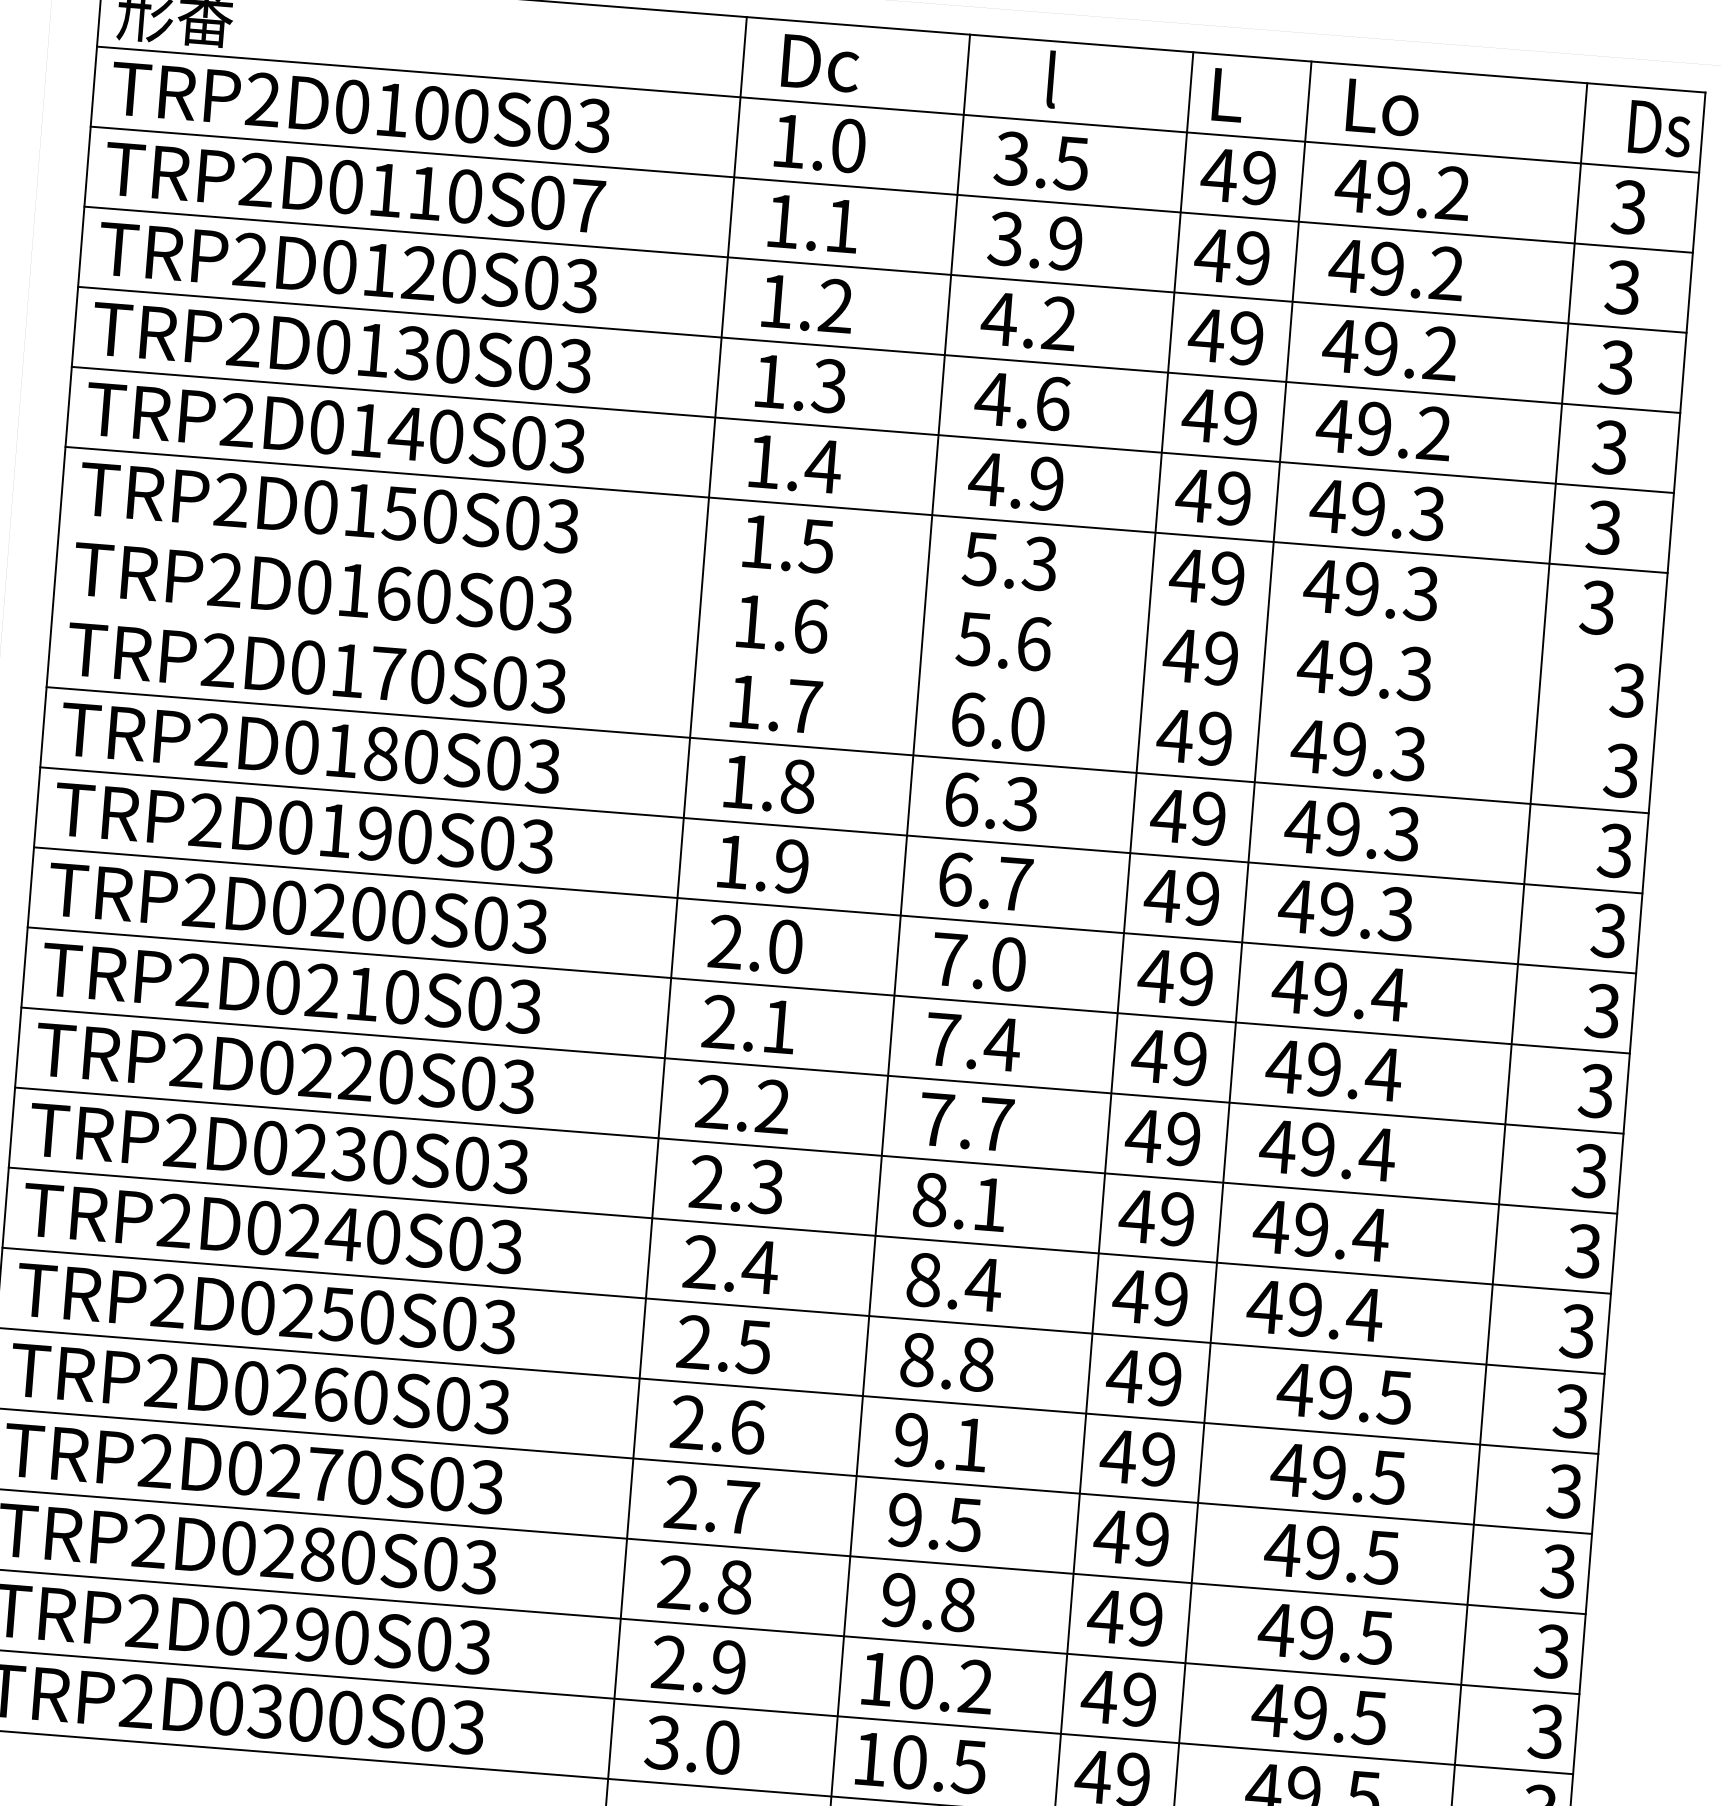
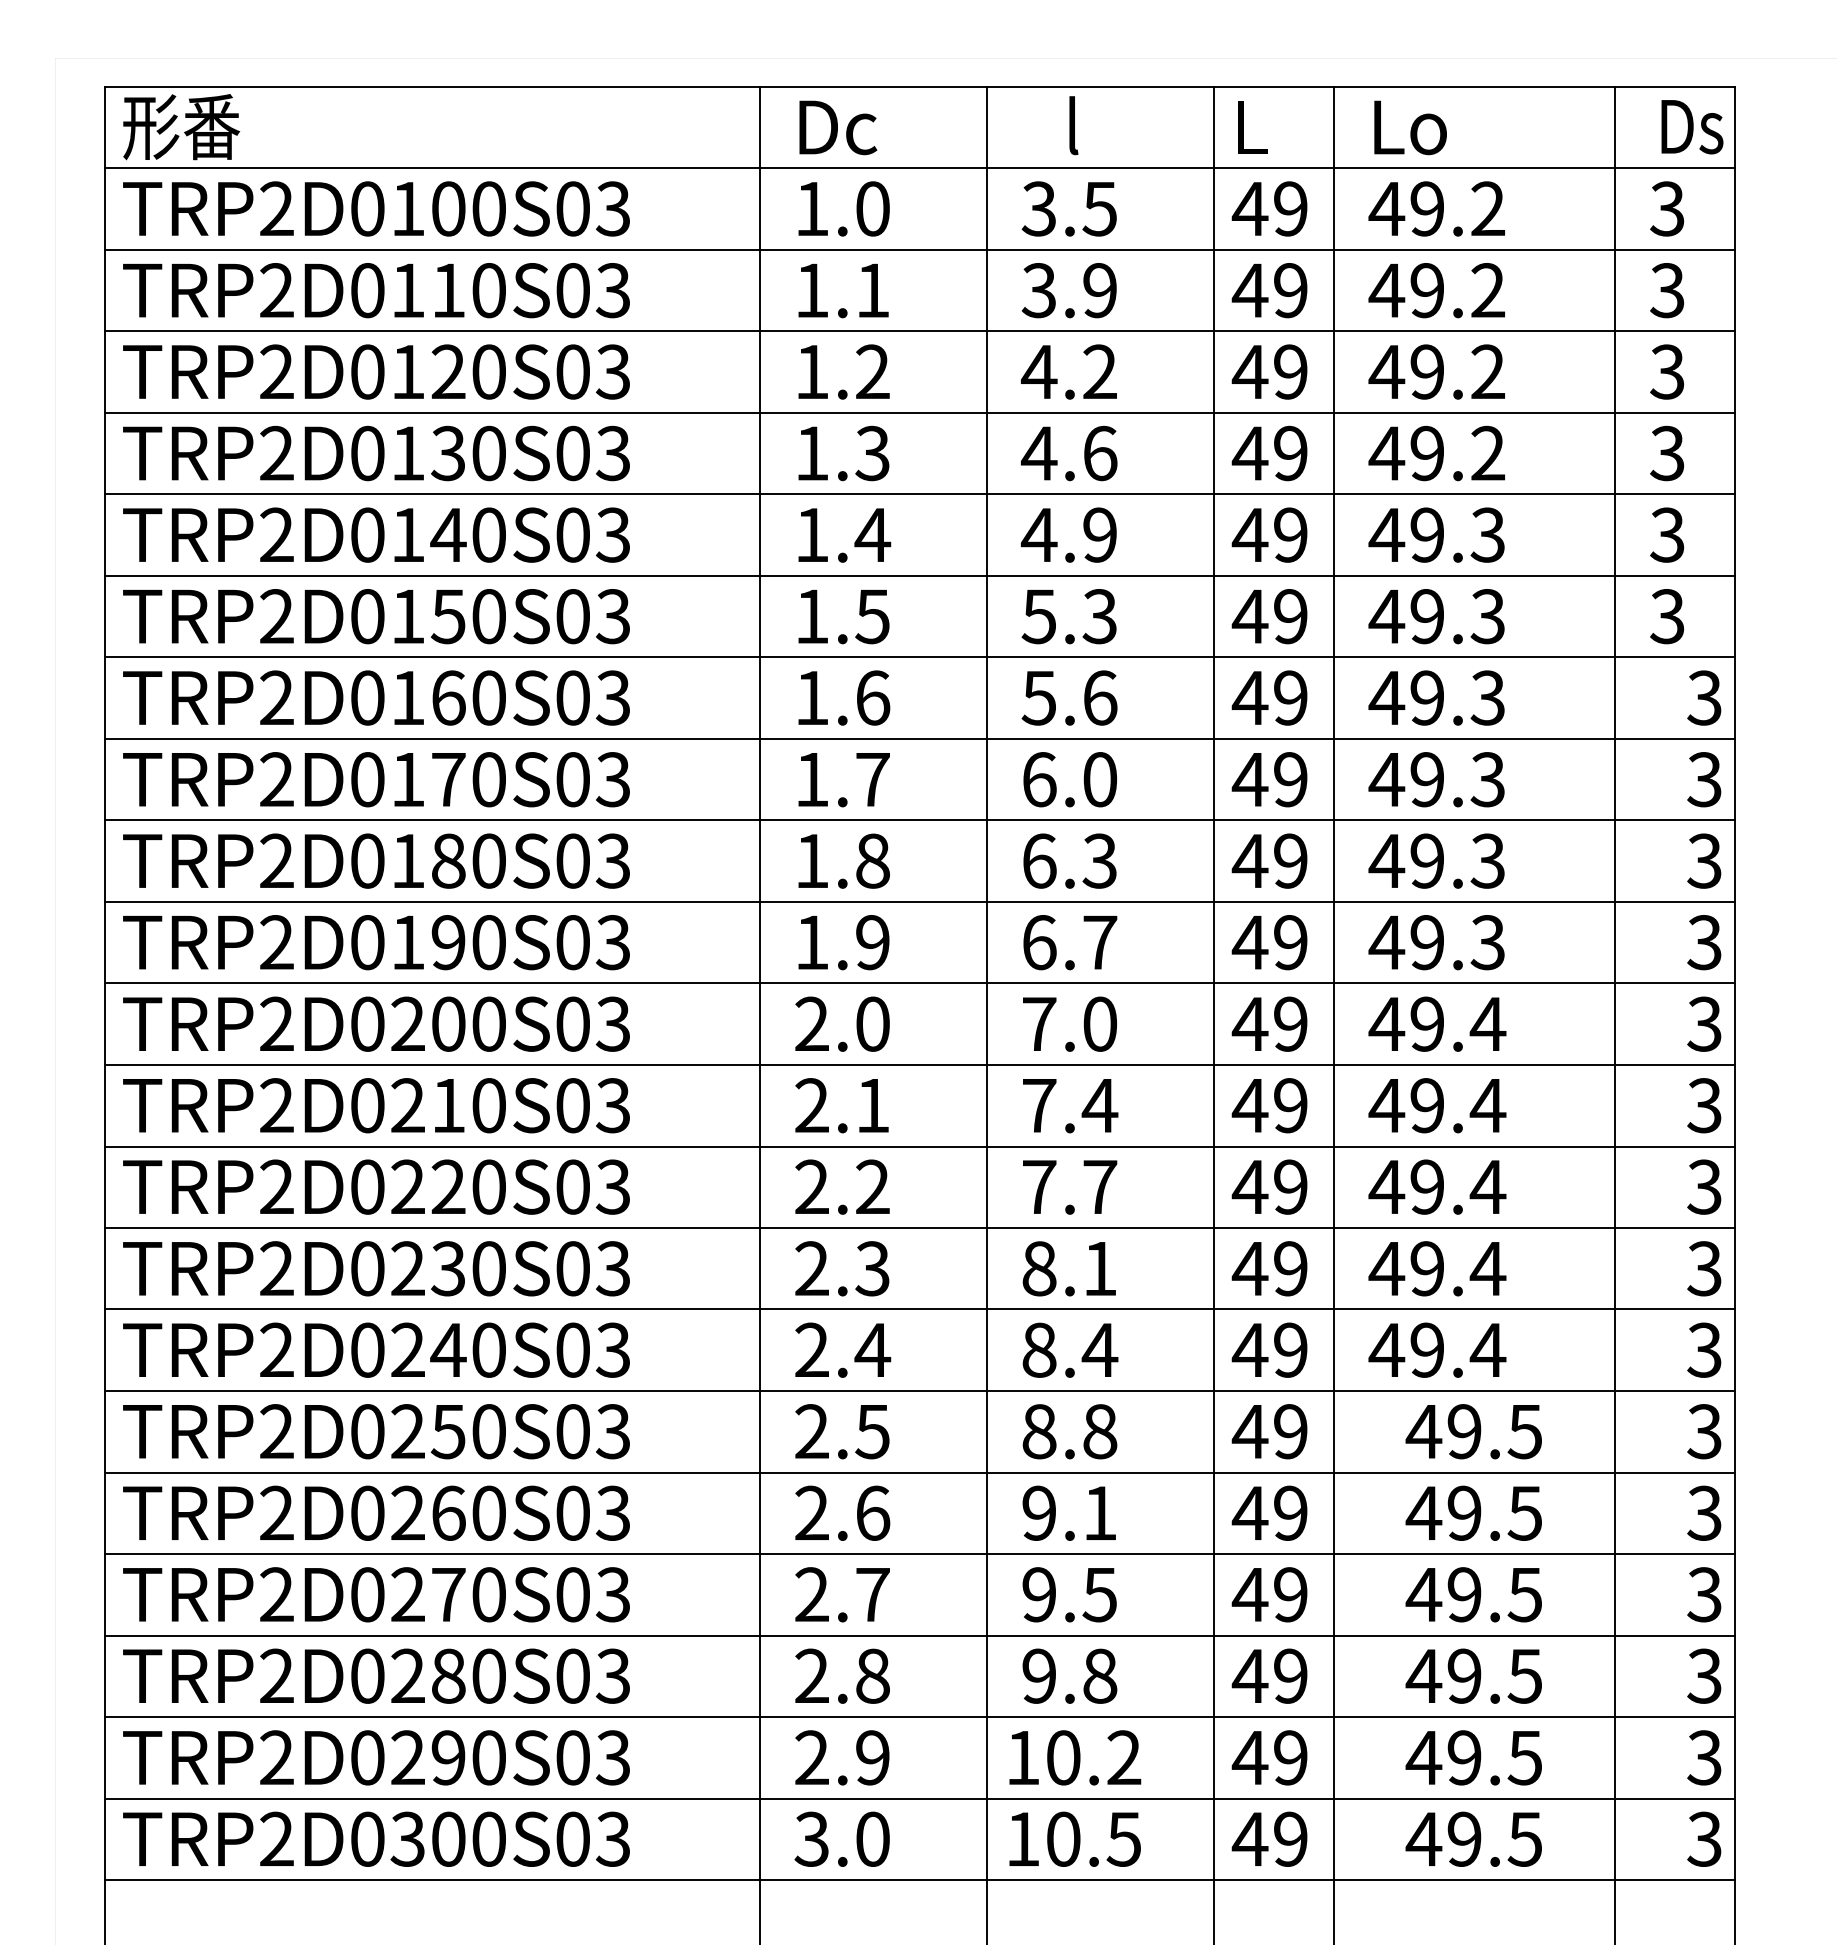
text: (587, 206) -> (613, 290), TRP2D0110S07 -> TRP2D0110S03
line: (859, 590) -> (919, 657), added
line: (853, 669) -> (919, 738), added

